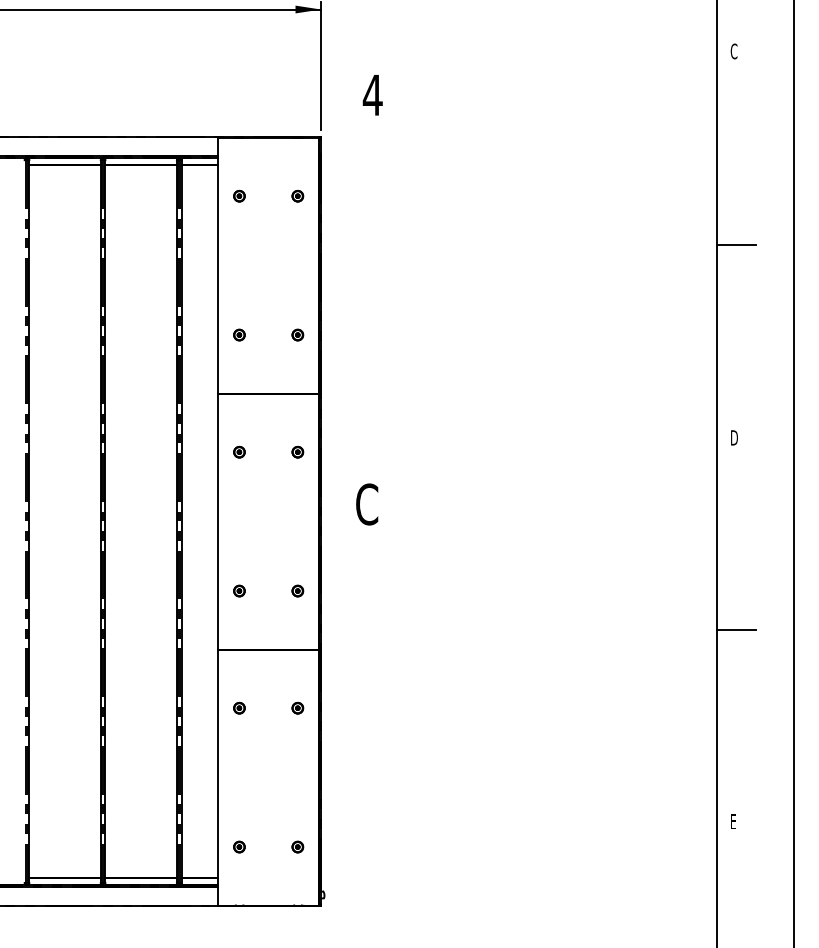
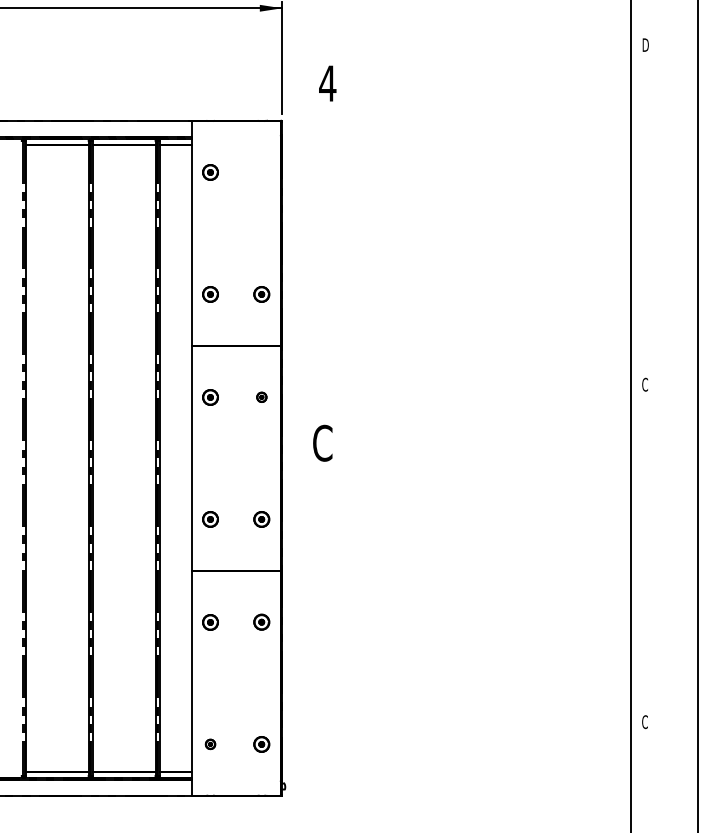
text: (734, 51) -> (645, 45), C -> D
part: (239, 195) -> (210, 171), size x1.6
part: (297, 195) -> (261, 171), removed
line: (736, 245) -> (647, 215), removed
part: (239, 334) -> (210, 293), size x1.6
part: (297, 334) -> (261, 293), size x1.6
text: (733, 437) -> (644, 384), D -> C
part: (239, 451) -> (210, 396), size x1.6
part: (239, 590) -> (210, 518), size x1.6
part: (297, 590) -> (261, 518), size x1.6
line: (736, 629) -> (647, 553), removed
part: (239, 707) -> (210, 621), size x1.6
part: (297, 708) -> (261, 622), size x1.6
text: (733, 821) -> (644, 721), E -> C
part: (297, 846) -> (261, 743), size x1.6

